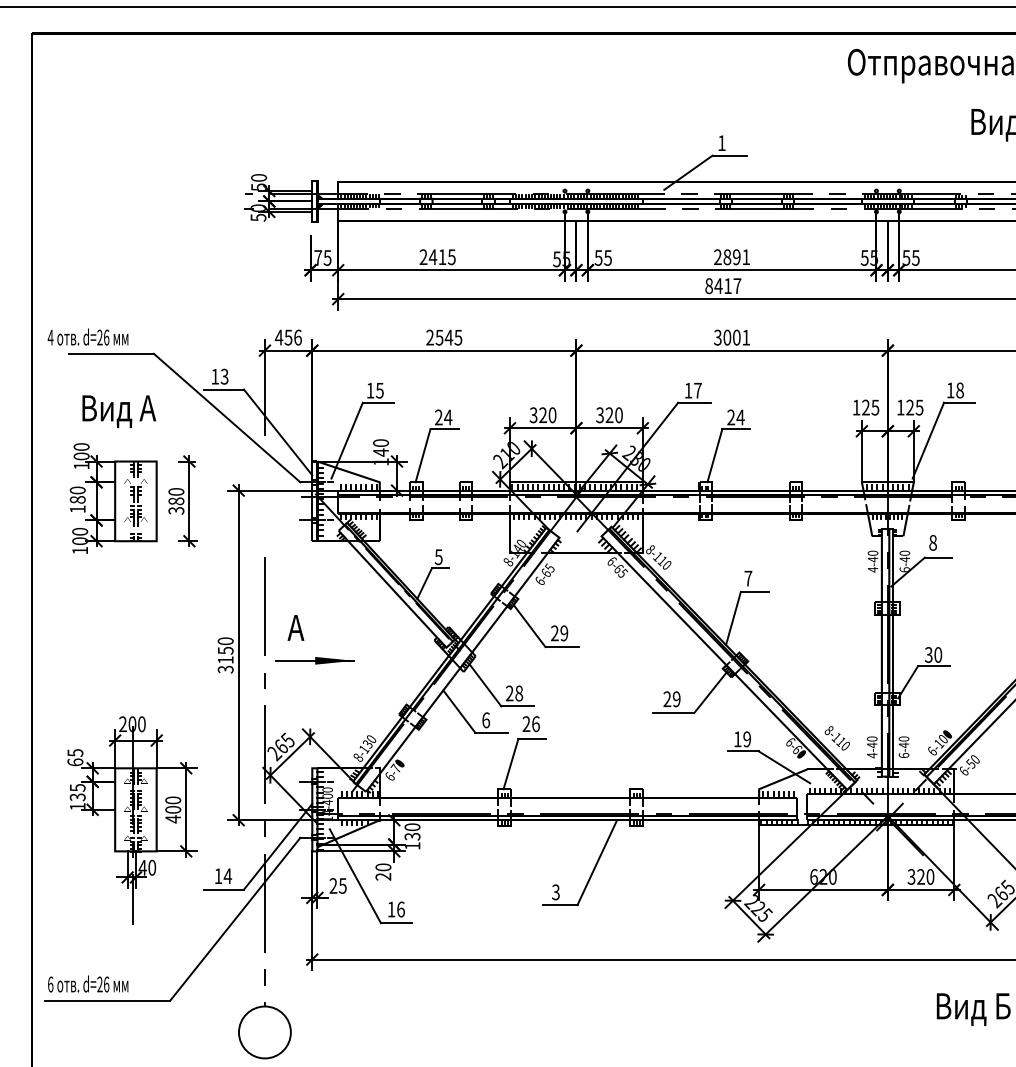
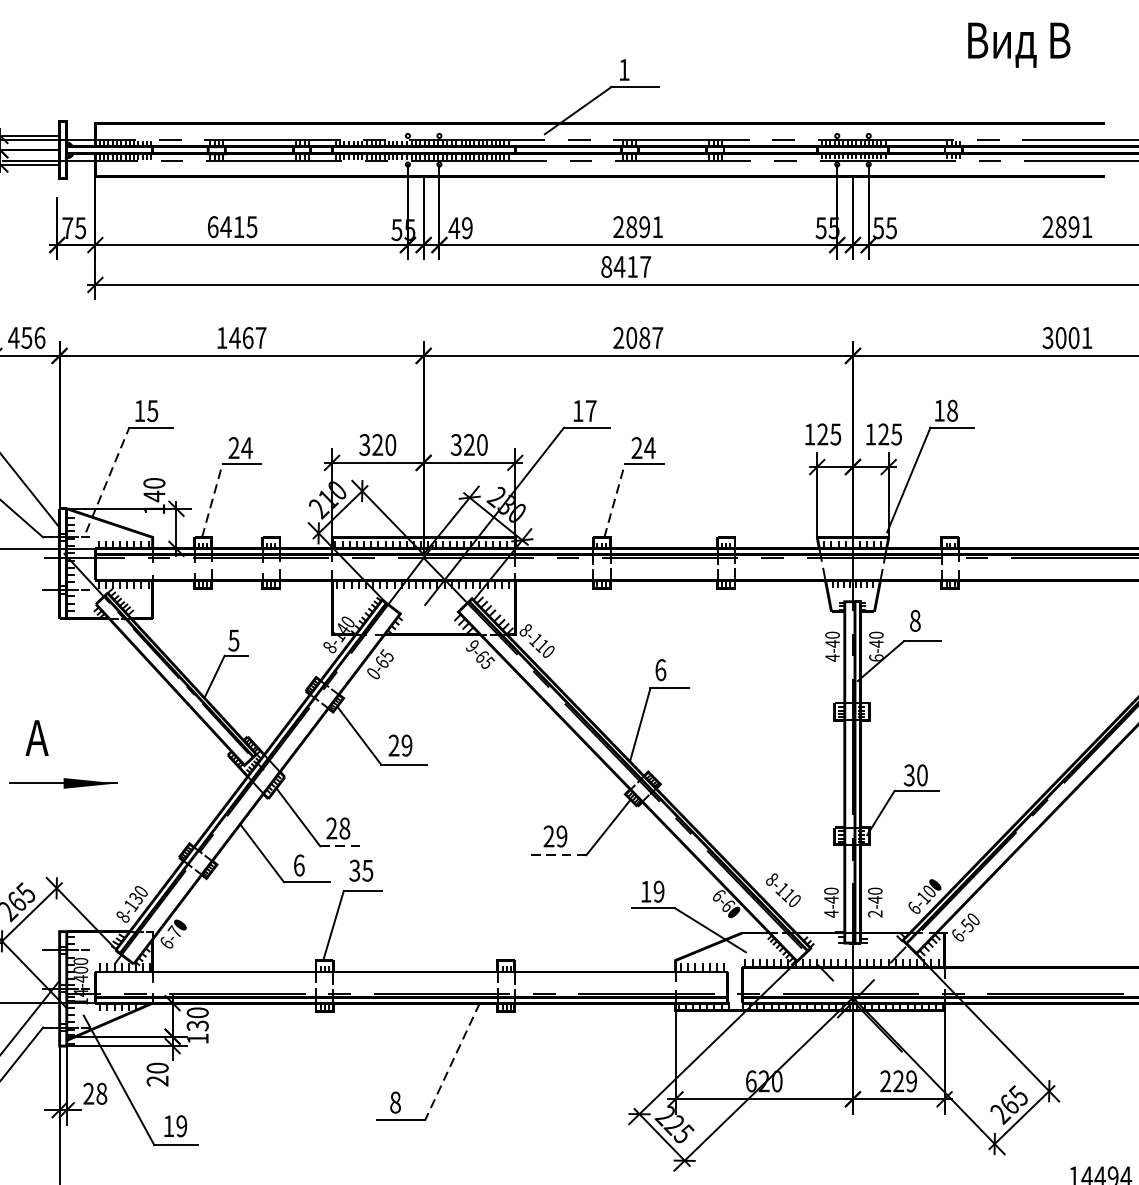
text: (423, 257) -> (212, 227), 2415 -> 6415
text: (602, 257) -> (459, 227), 55 -> 49
text: (444, 337) -> (241, 337), 2545 -> 1467
text: (732, 337) -> (638, 337), 3001 -> 2087
line: (347, 440) -> (108, 479), solid -> dashed
line: (423, 455) -> (212, 500), solid -> dashed
line: (714, 455) -> (614, 500), solid -> dashed
text: (611, 561) -> (472, 646), 6-65 -> 9-65
text: (748, 578) -> (660, 669), 7 -> 6
text: (539, 580) -> (372, 672), 6-65 -> 0-65
line: (517, 706) -> (342, 846), solid -> dashed
line: (673, 712) -> (557, 854), solid -> dashed
text: (530, 724) -> (360, 871), 26 -> 35
text: (903, 755) -> (874, 913), 6-40 -> 2-40
line: (597, 862) -> (452, 1061), solid -> dashed
text: (920, 876) -> (897, 1080), 320 -> 229
text: (342, 885) -> (101, 1093), 25 -> 28
text: (555, 892) -> (394, 1102), 3 -> 8
text: (400, 909) -> (181, 1126), 16 -> 19

